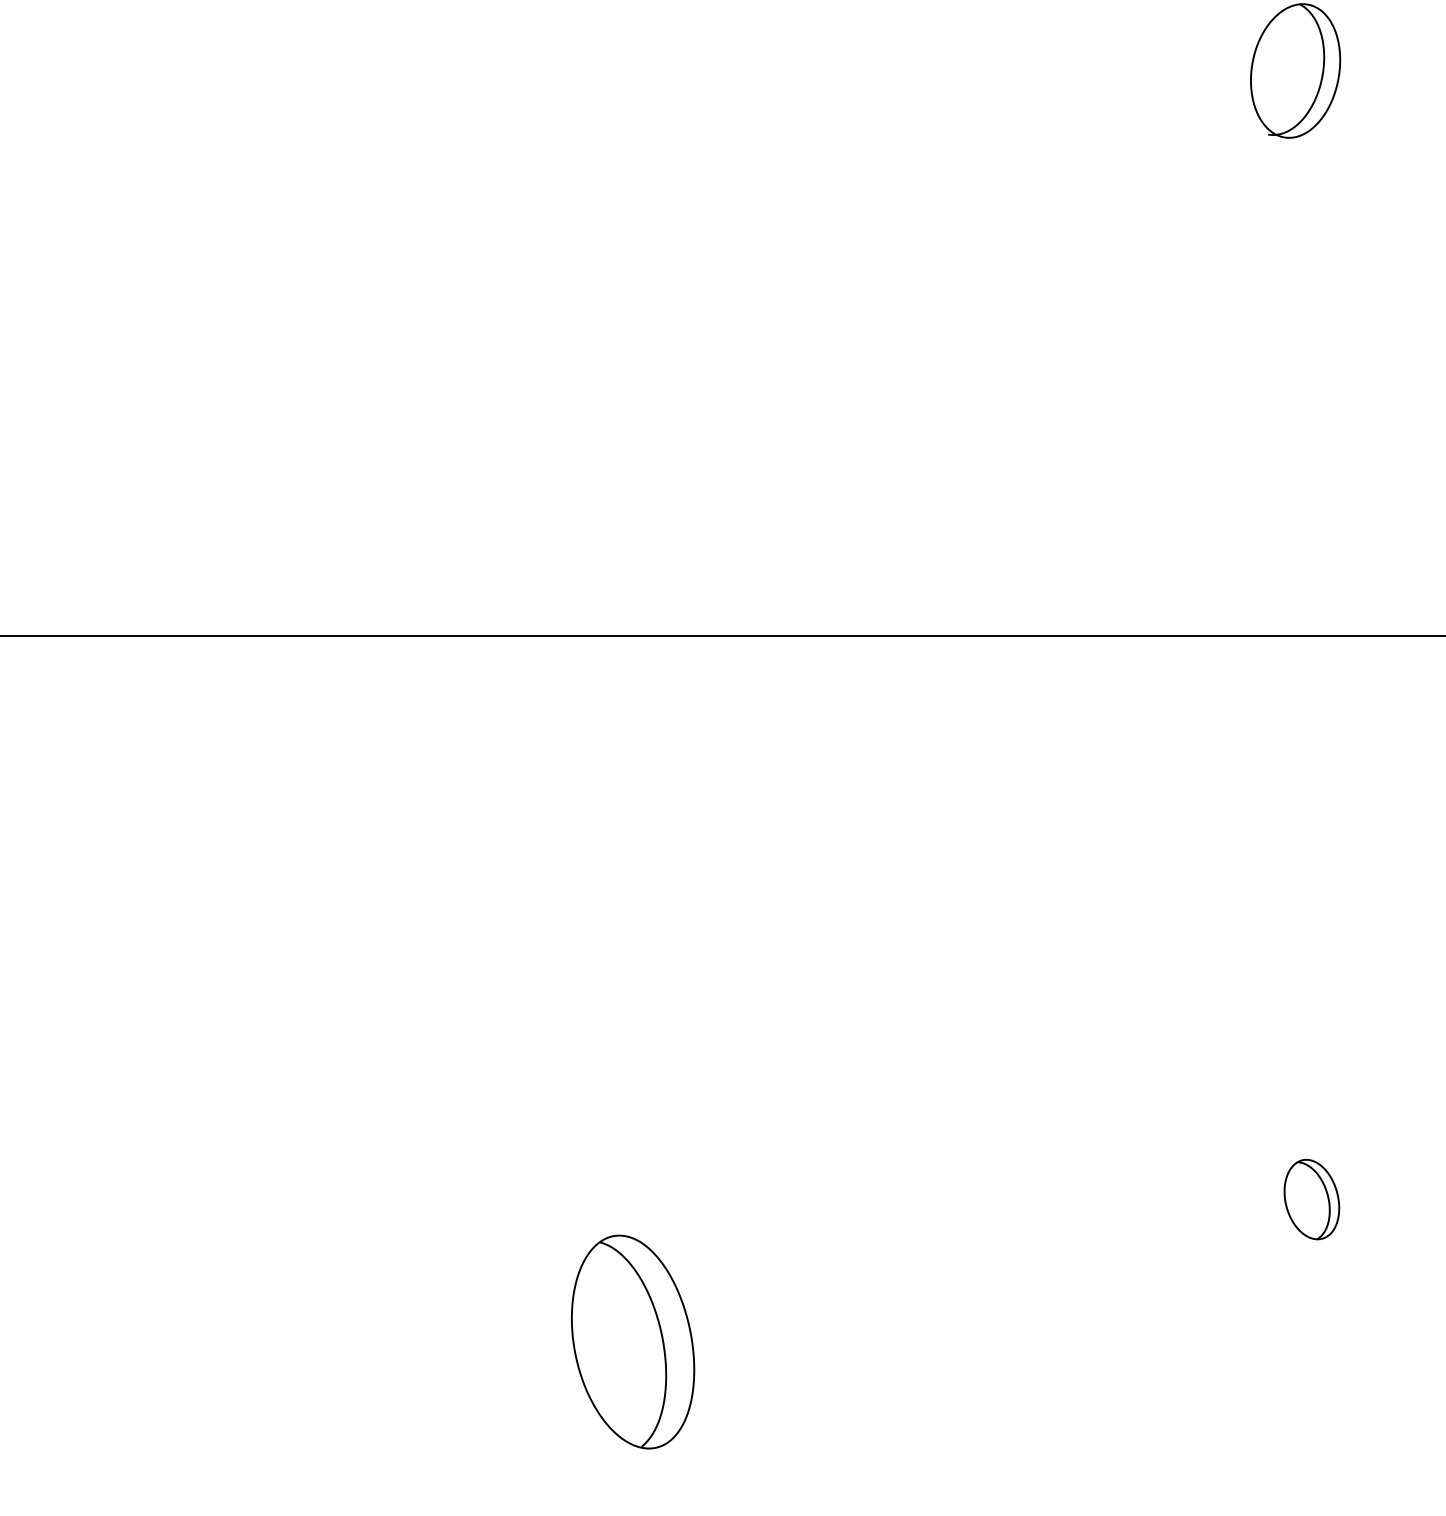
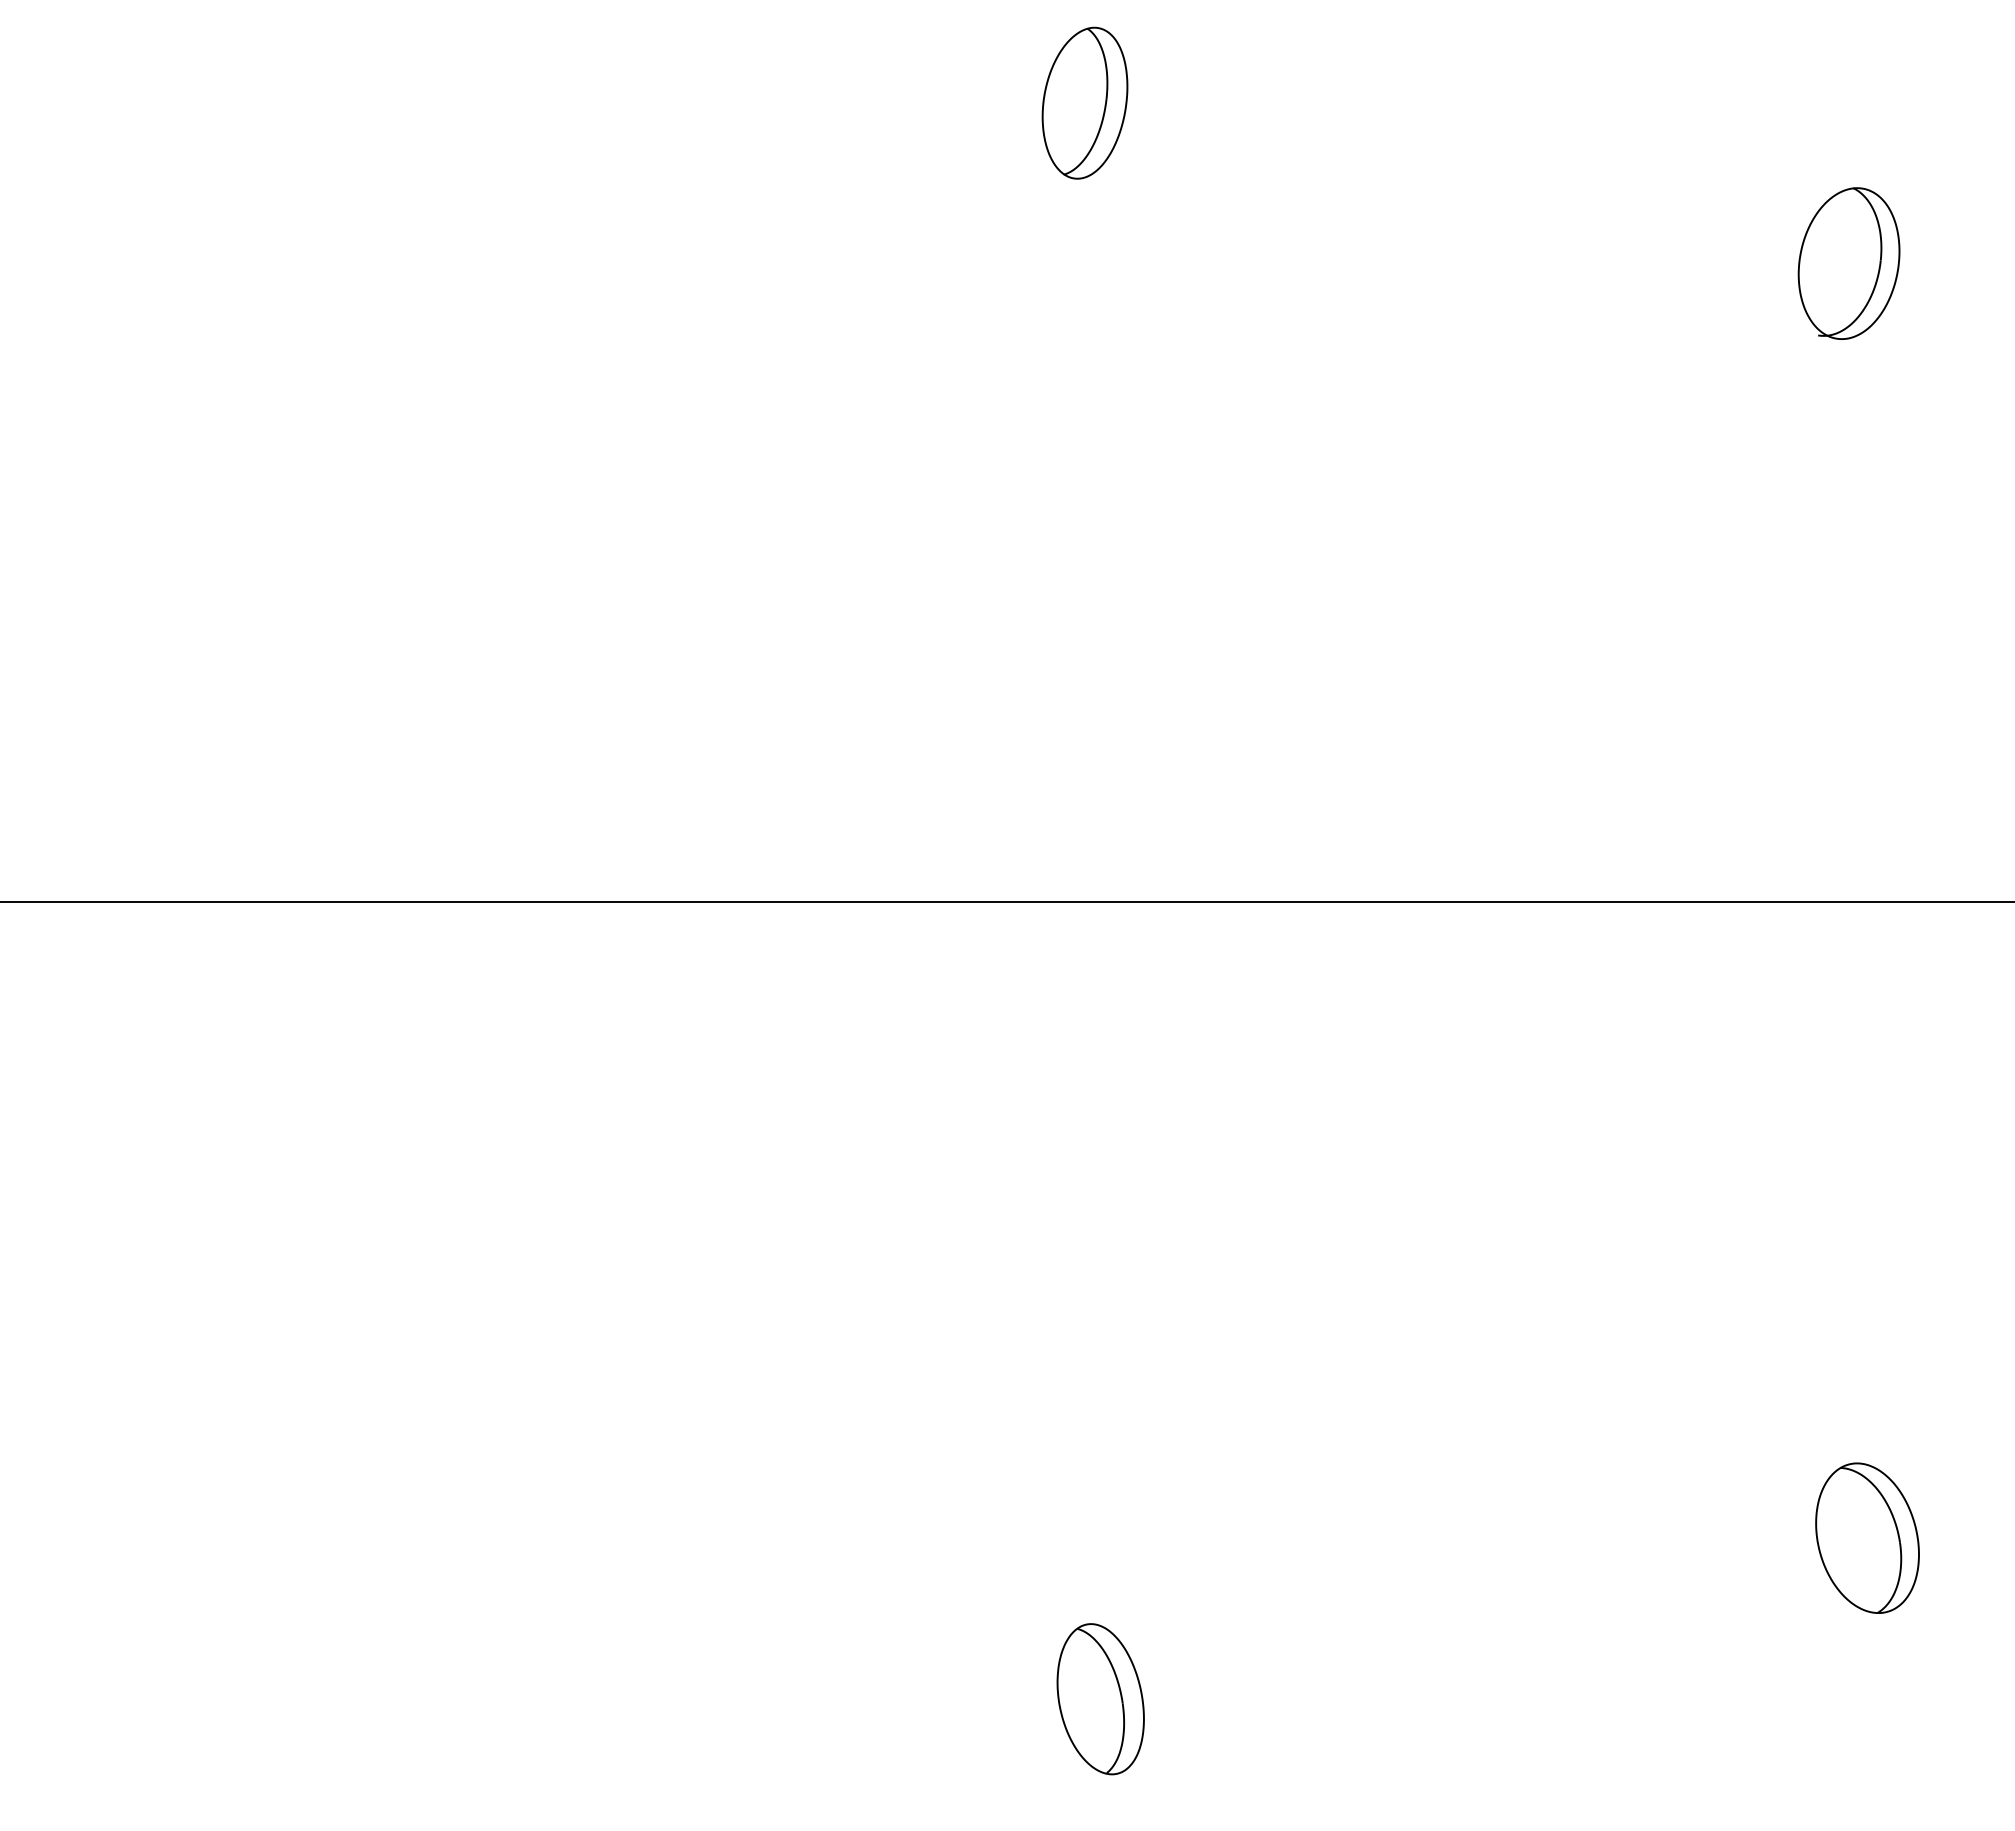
part: (1311, 1199) -> (1867, 1537), size x1.67
part: (632, 1342) -> (1100, 1699), size x0.62

